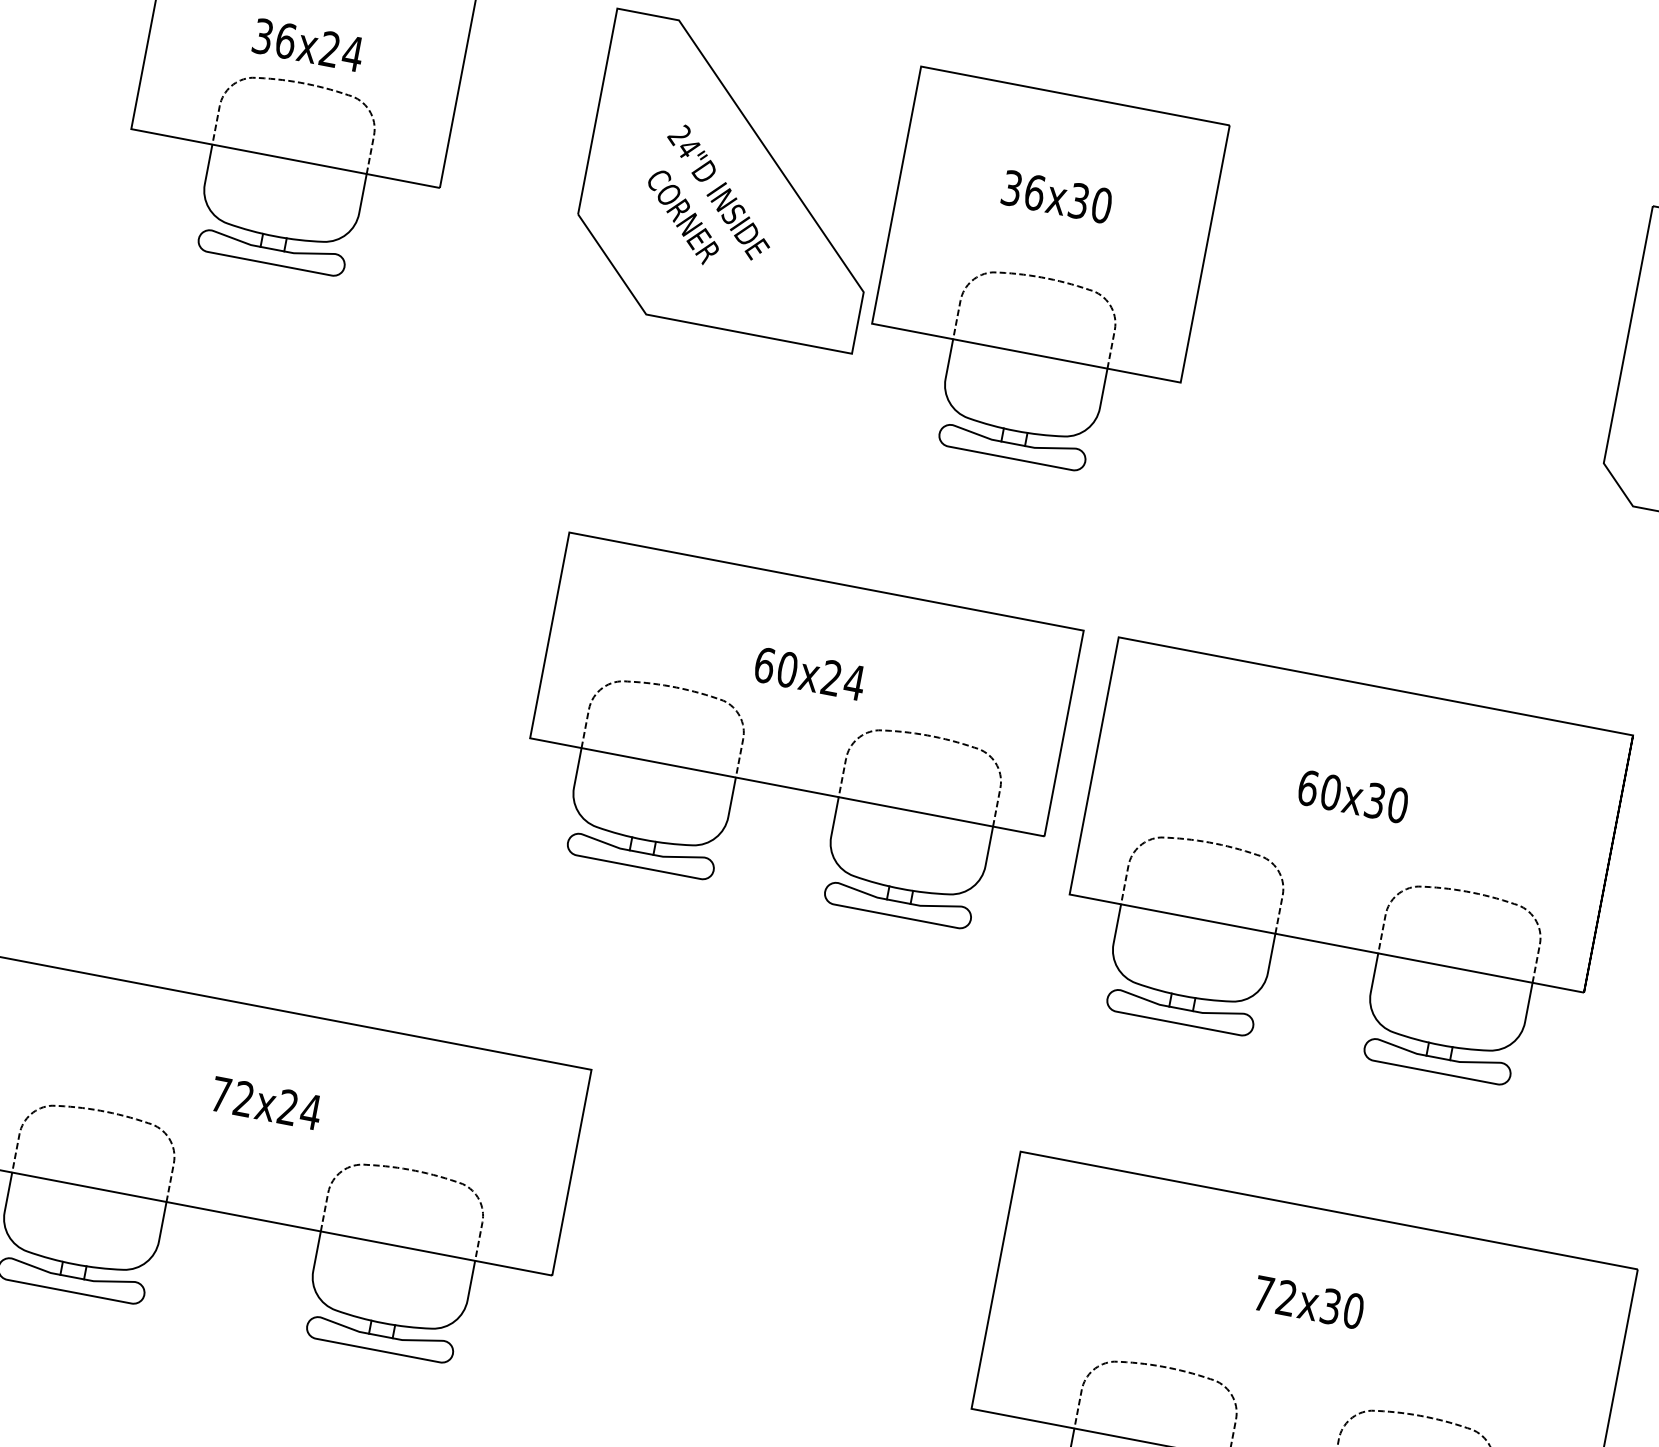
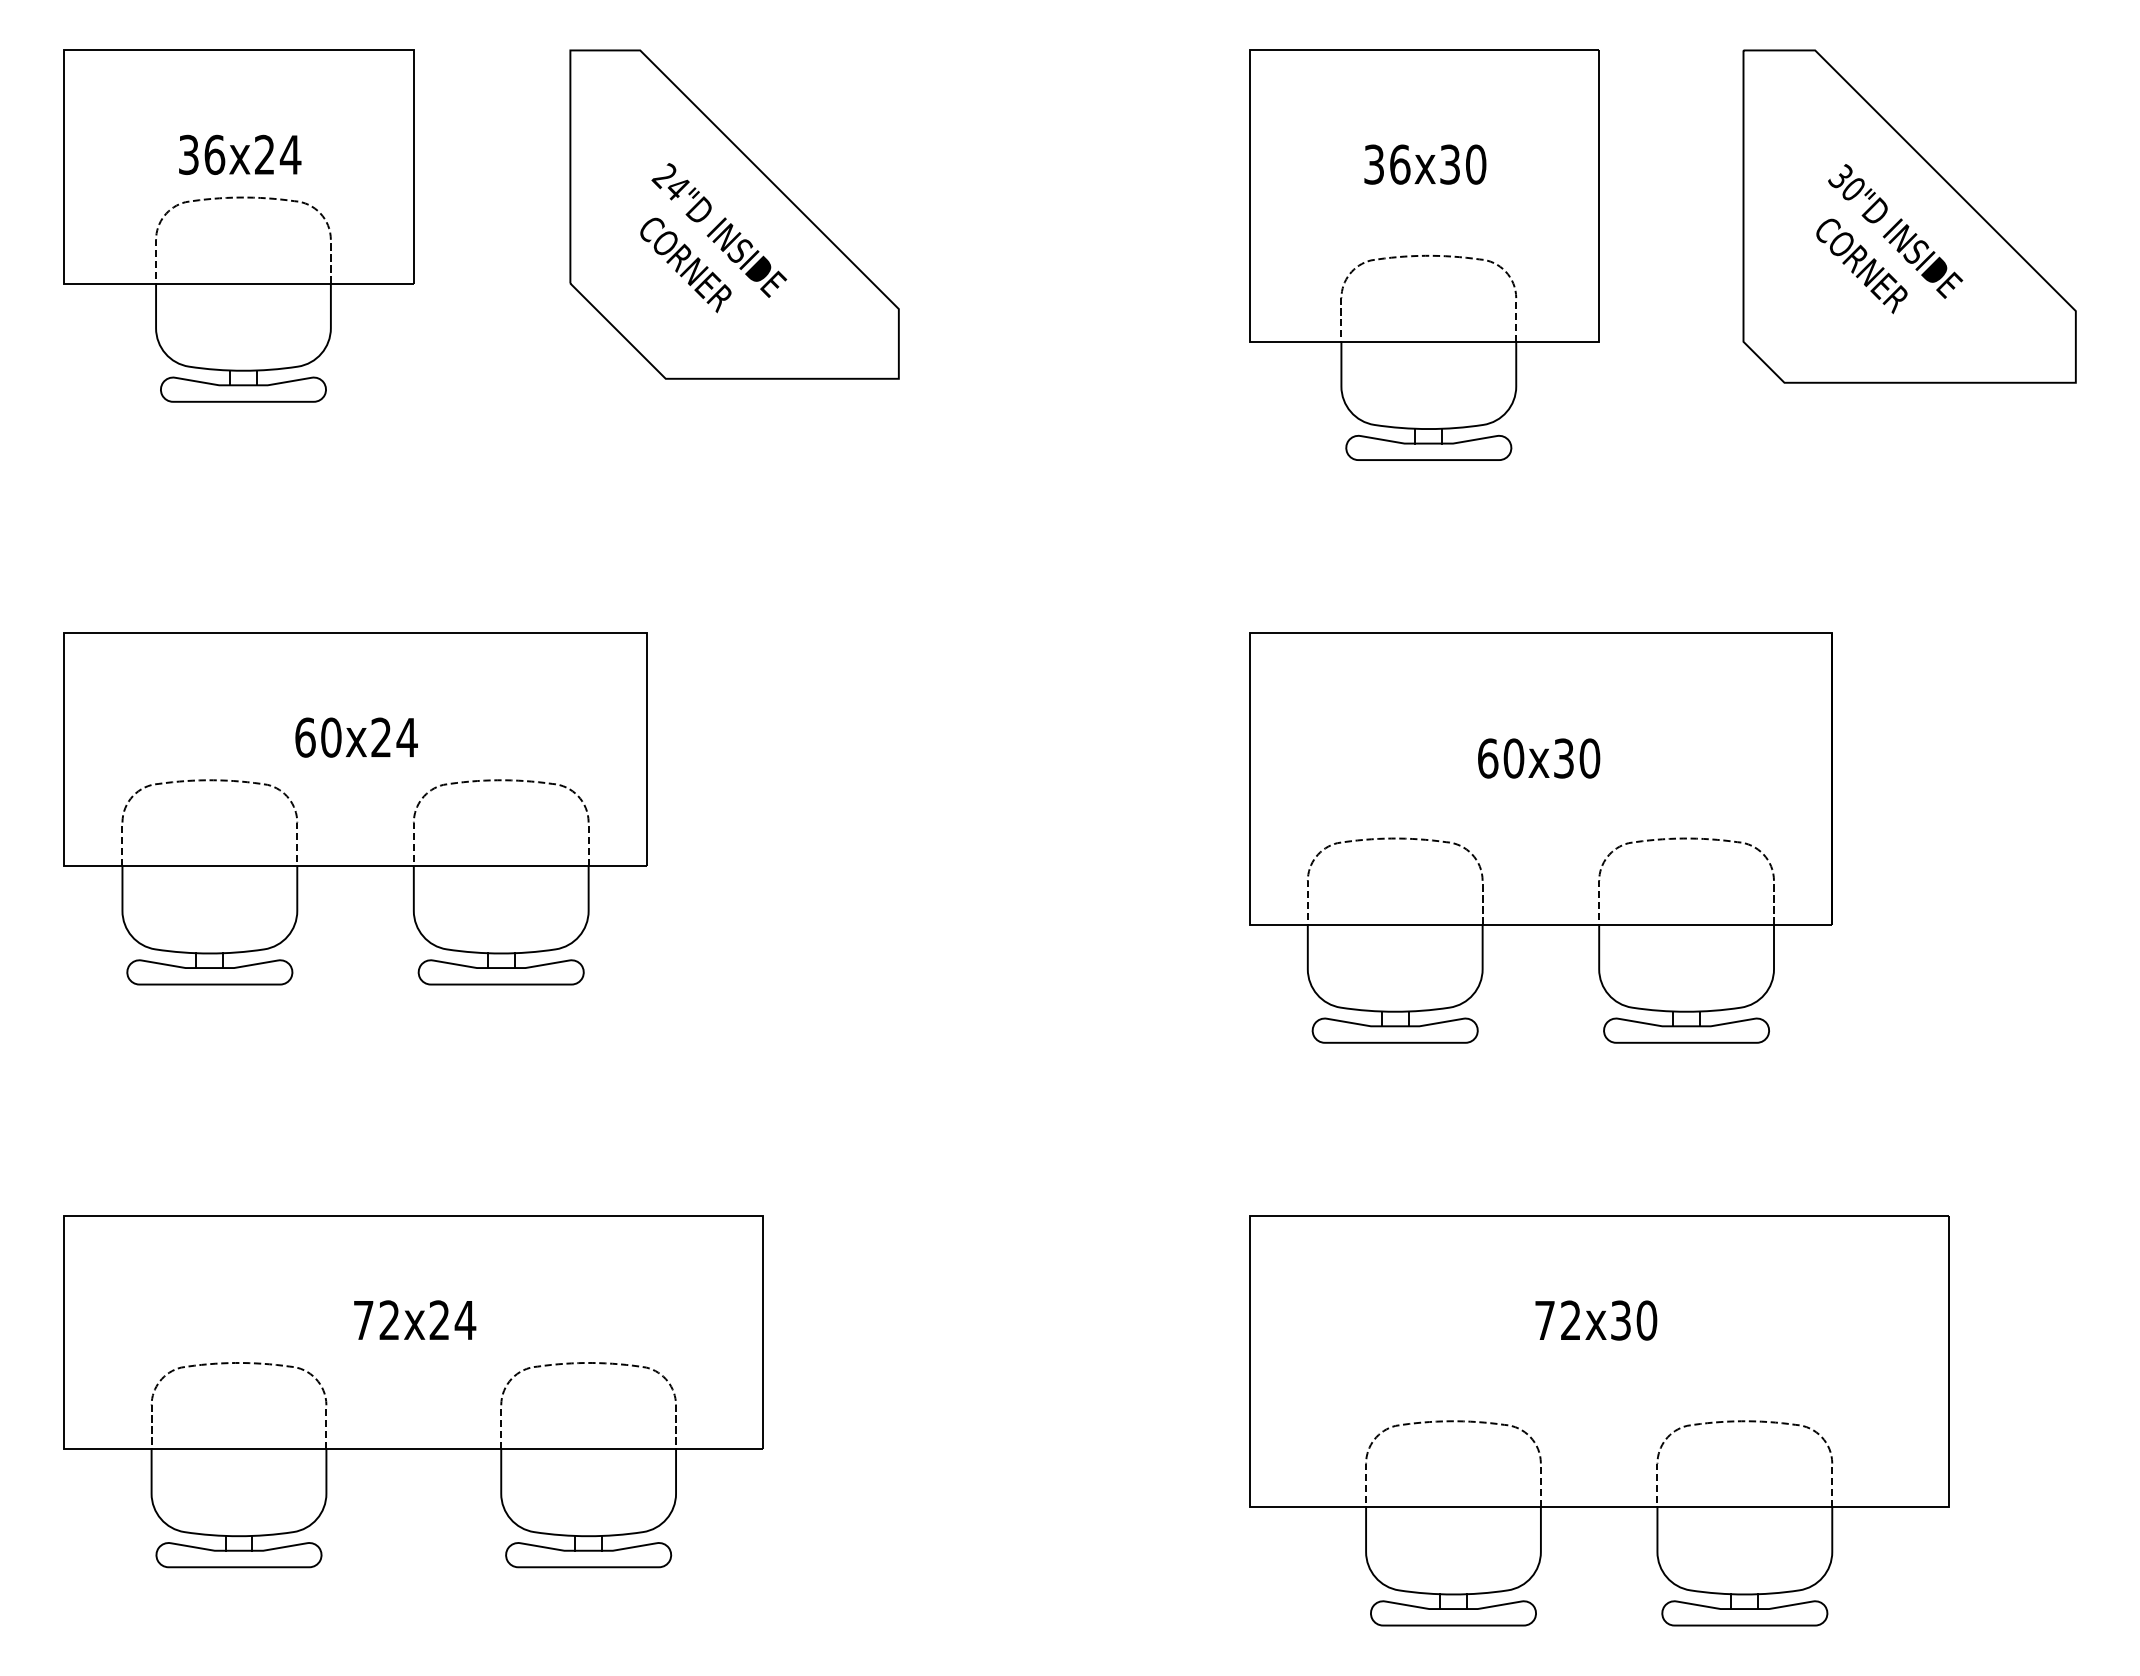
part: (1041, 276) -> (1424, 254), moved
part: (796, 736) -> (355, 808), moved

